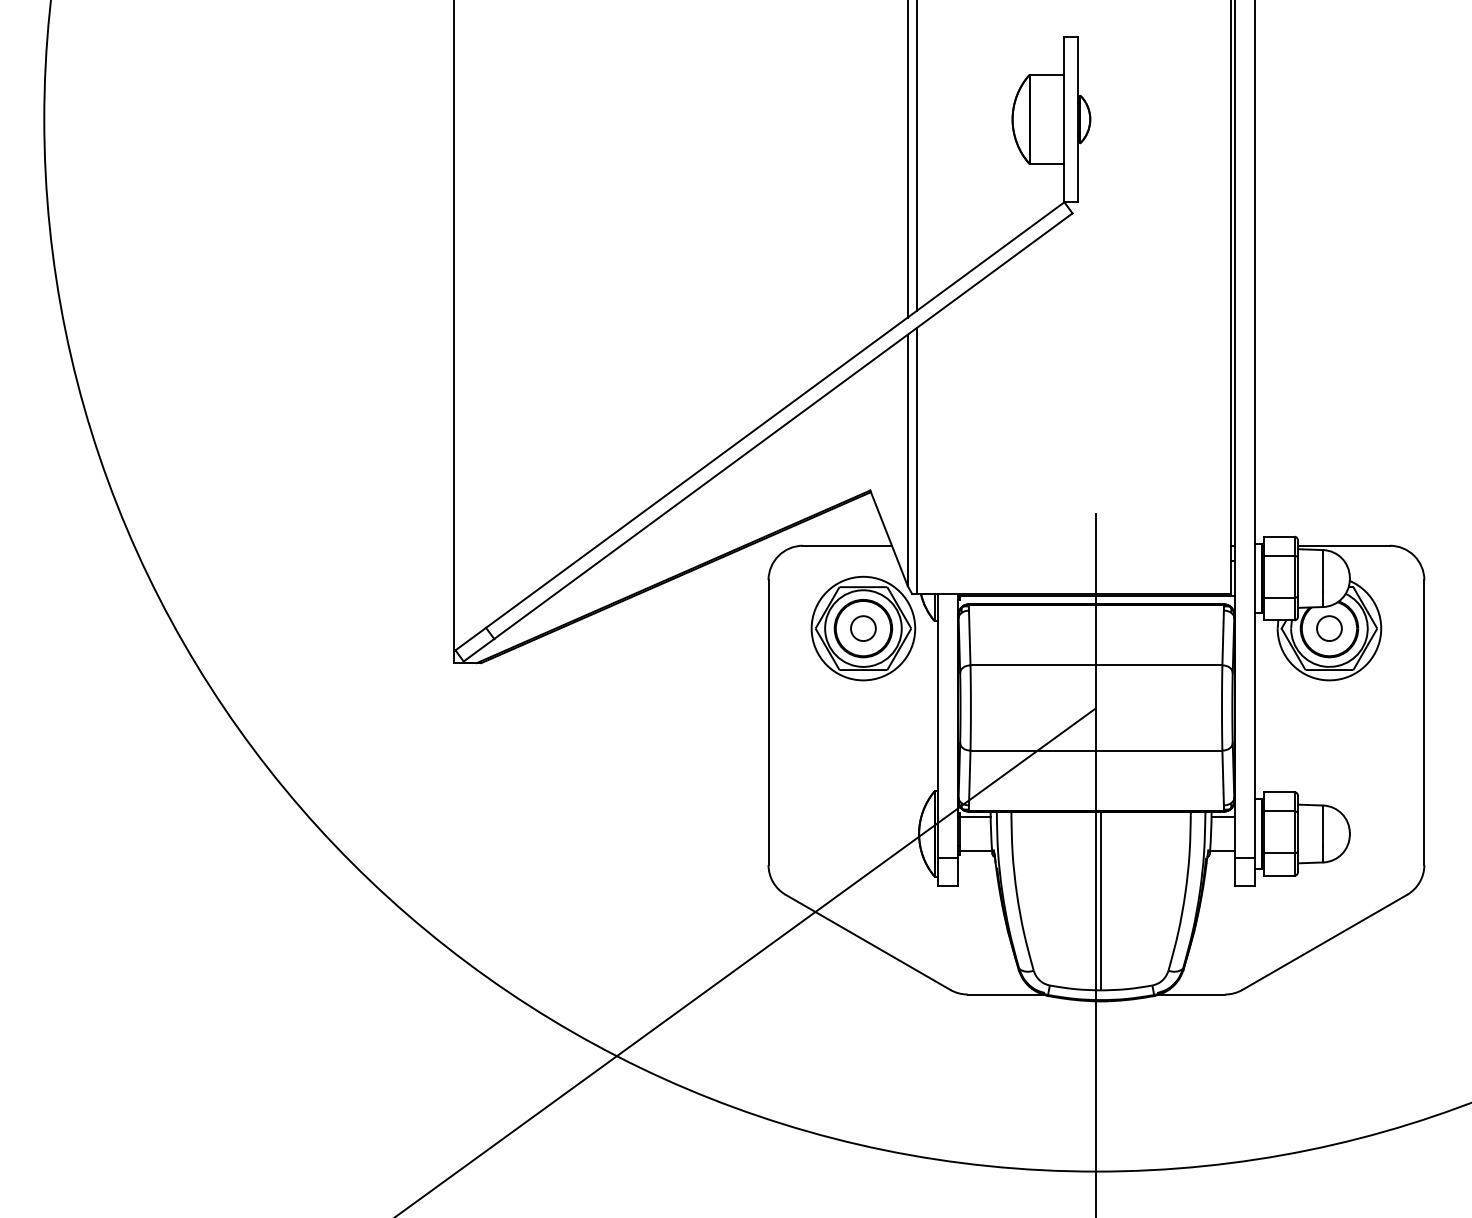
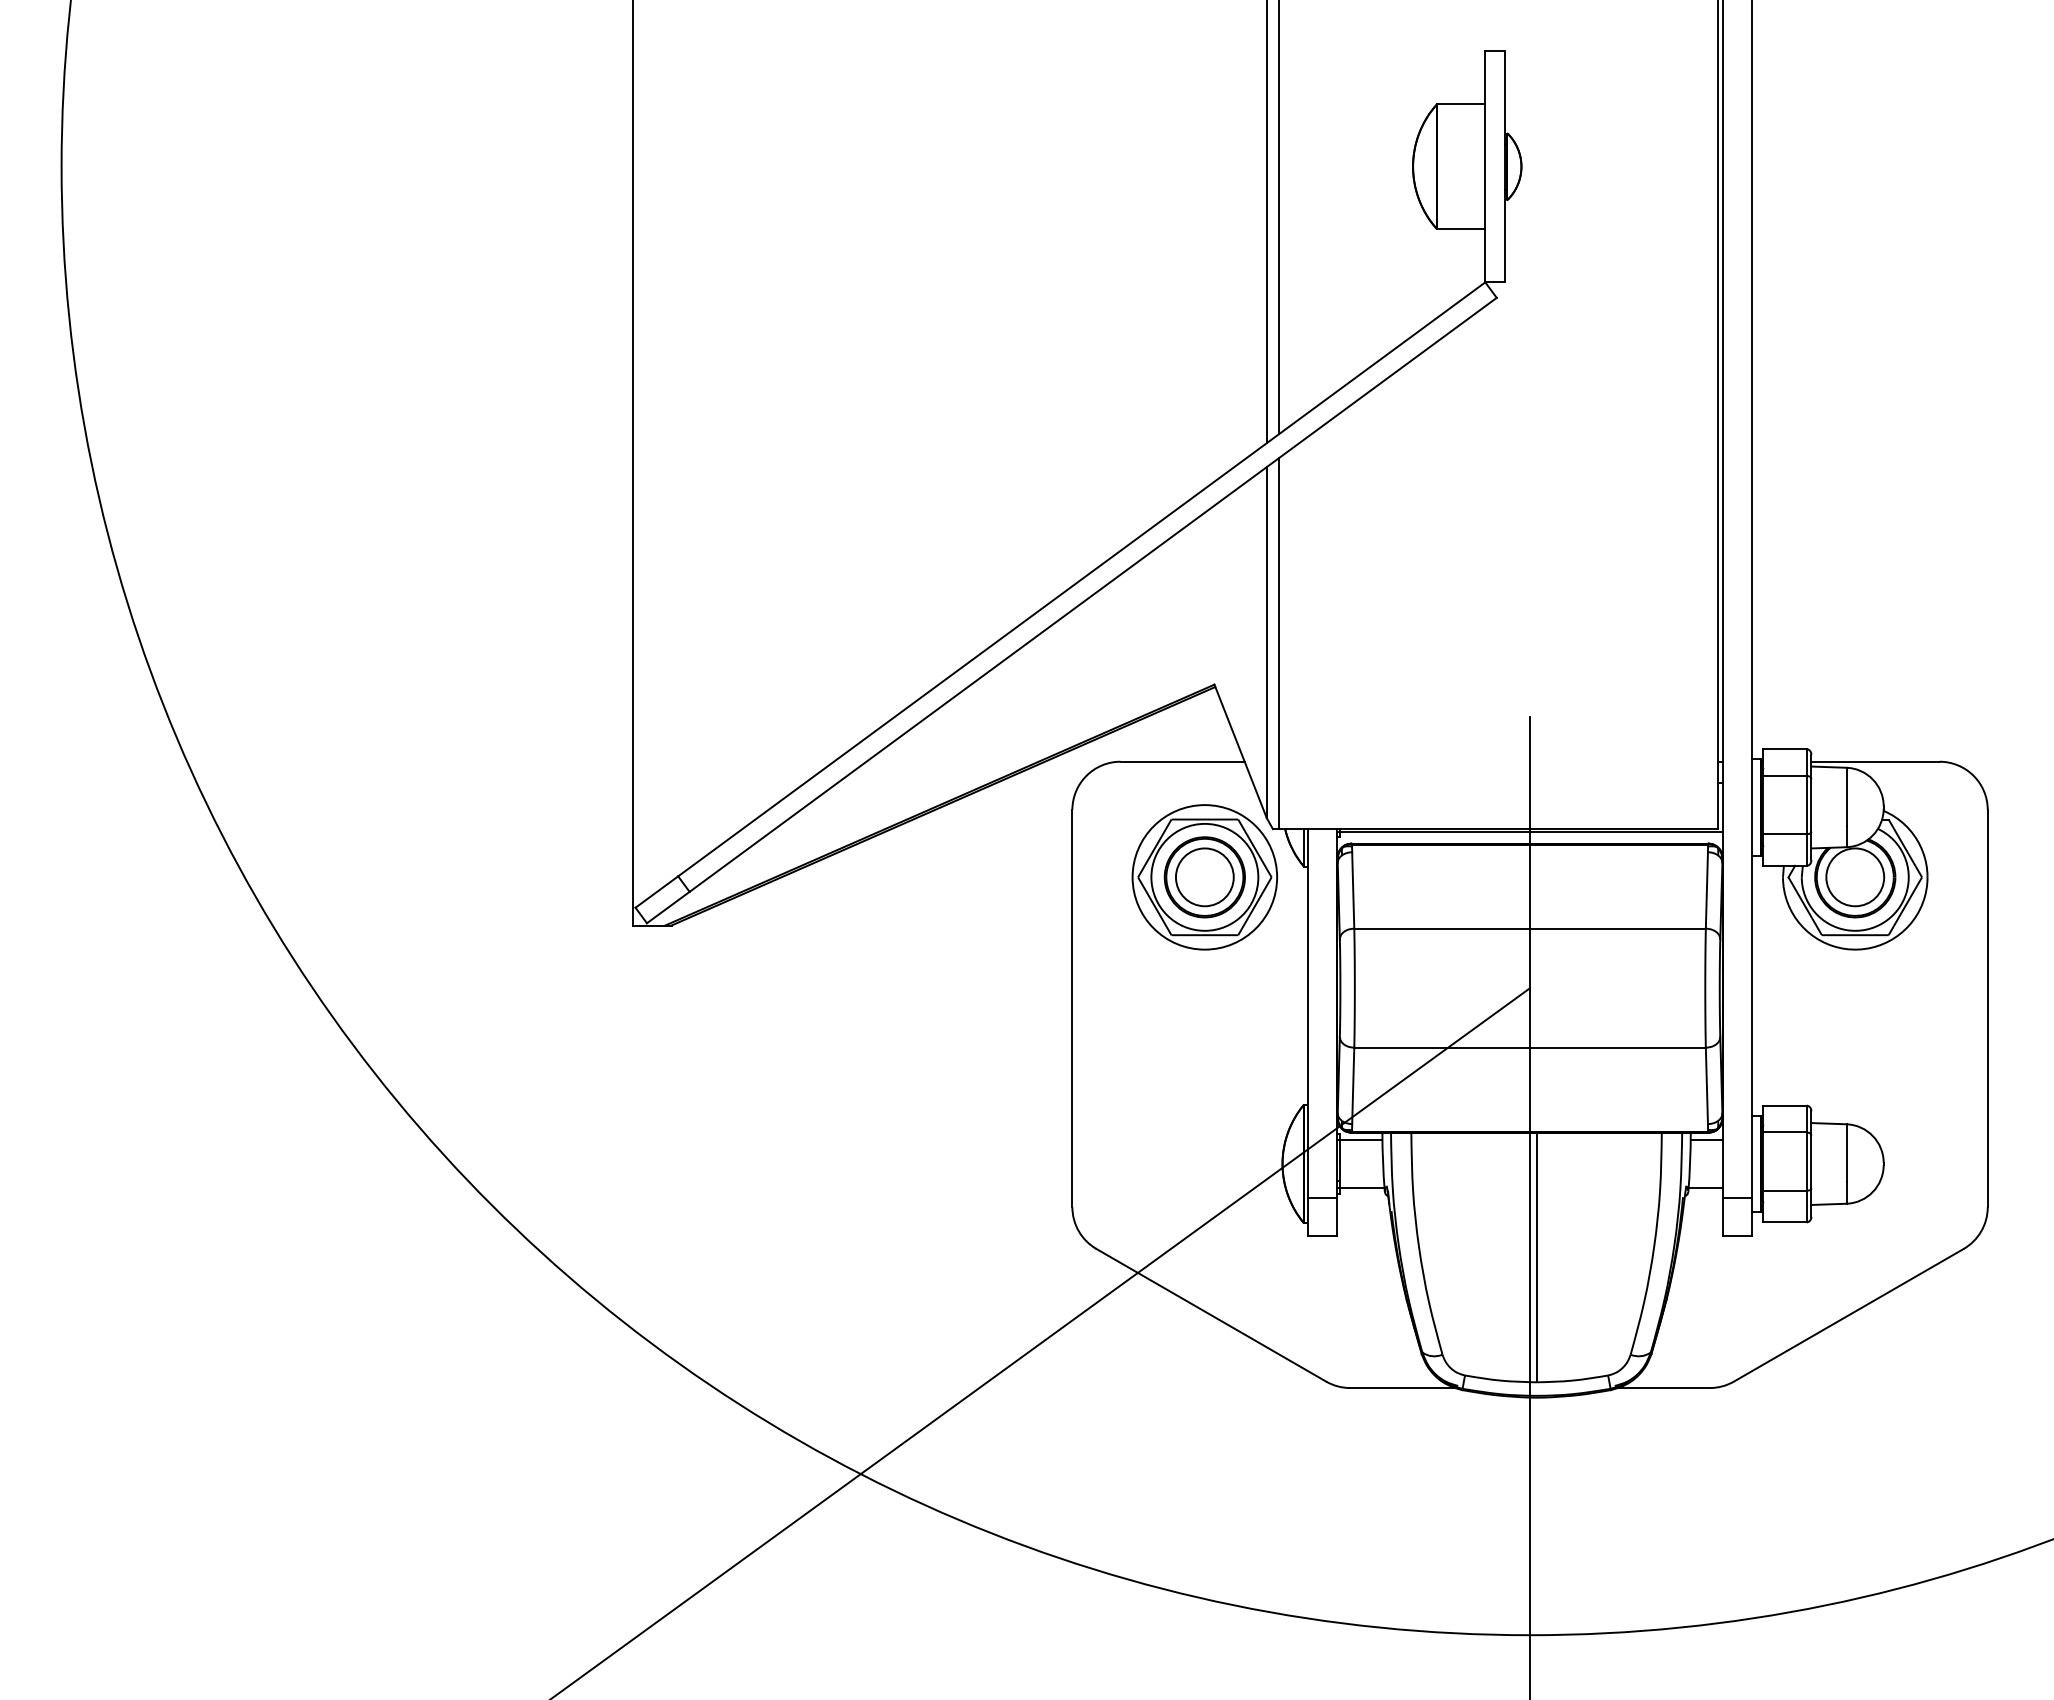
circle: (863, 628) -> (1204, 877), size x1.67
circle: (1329, 628) -> (1855, 877), size x1.67

